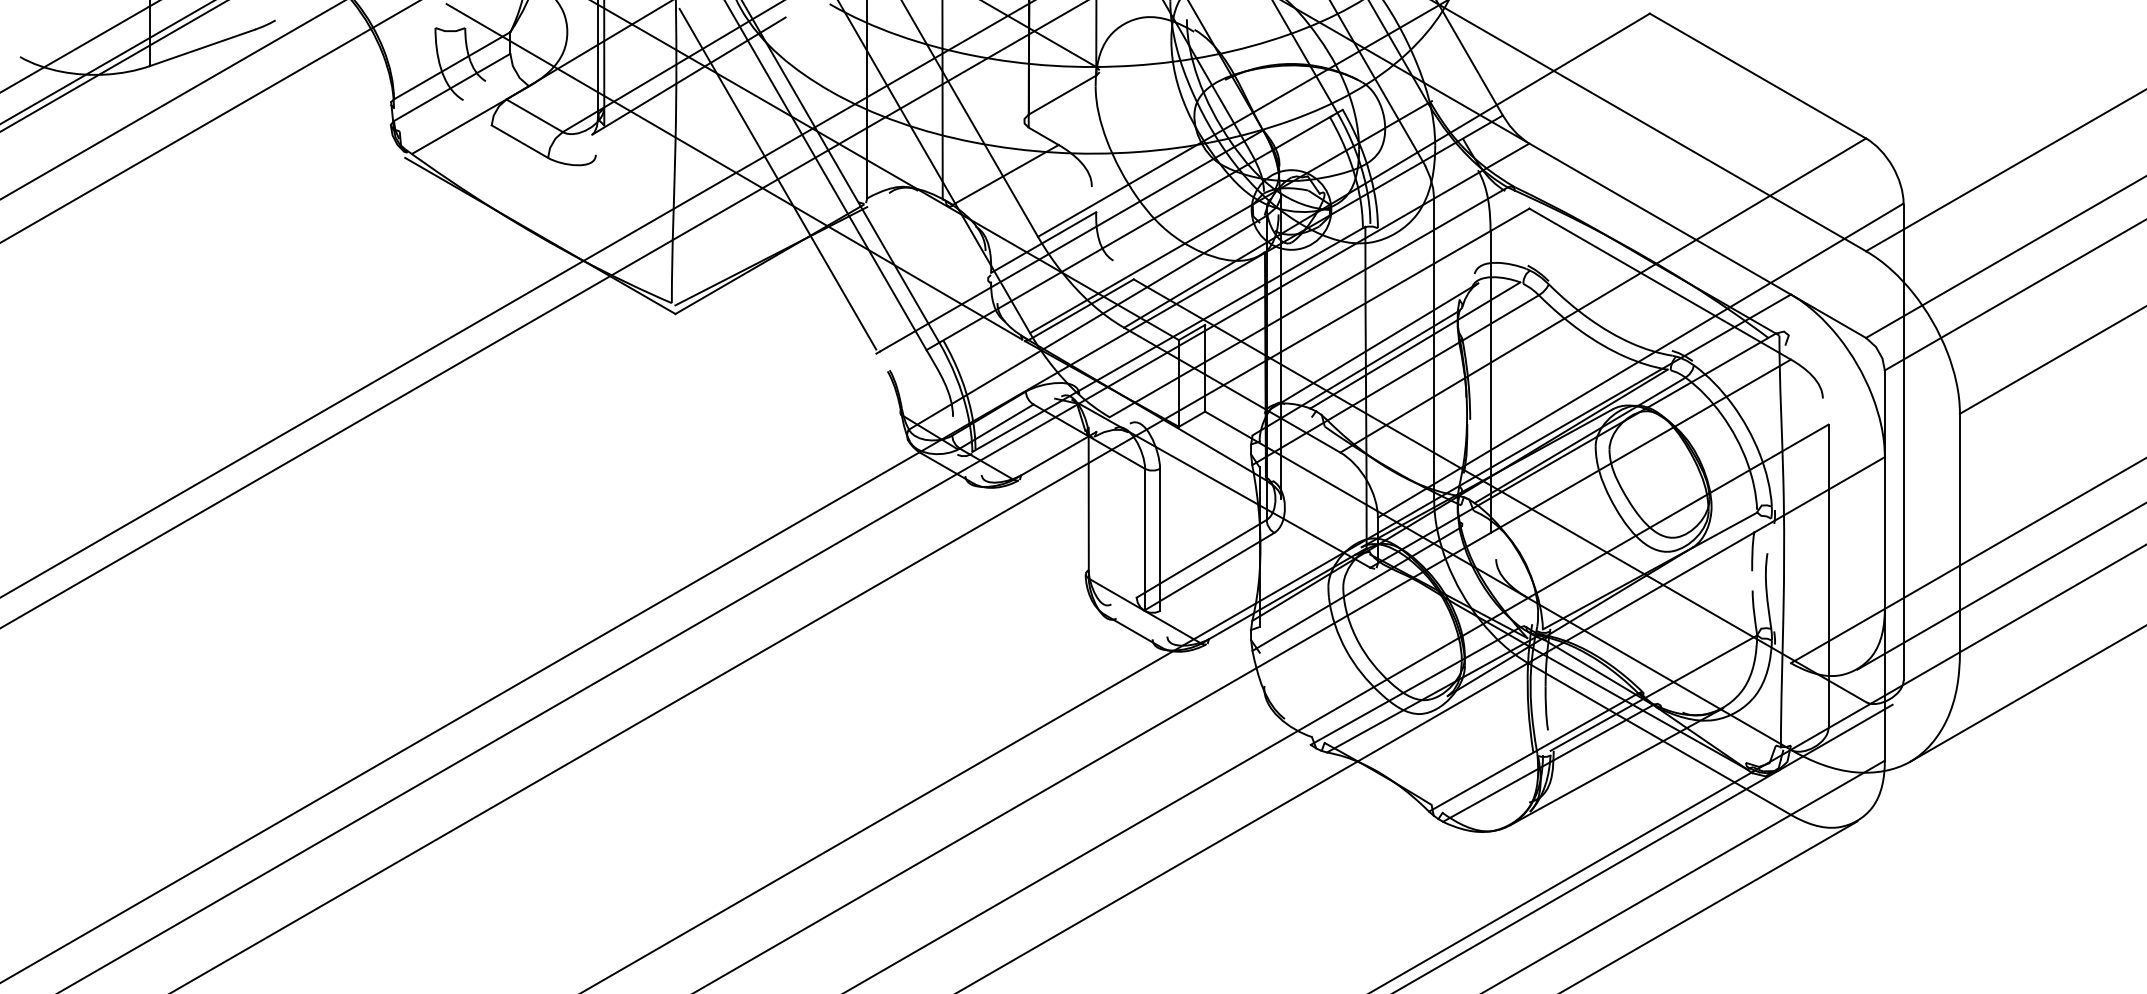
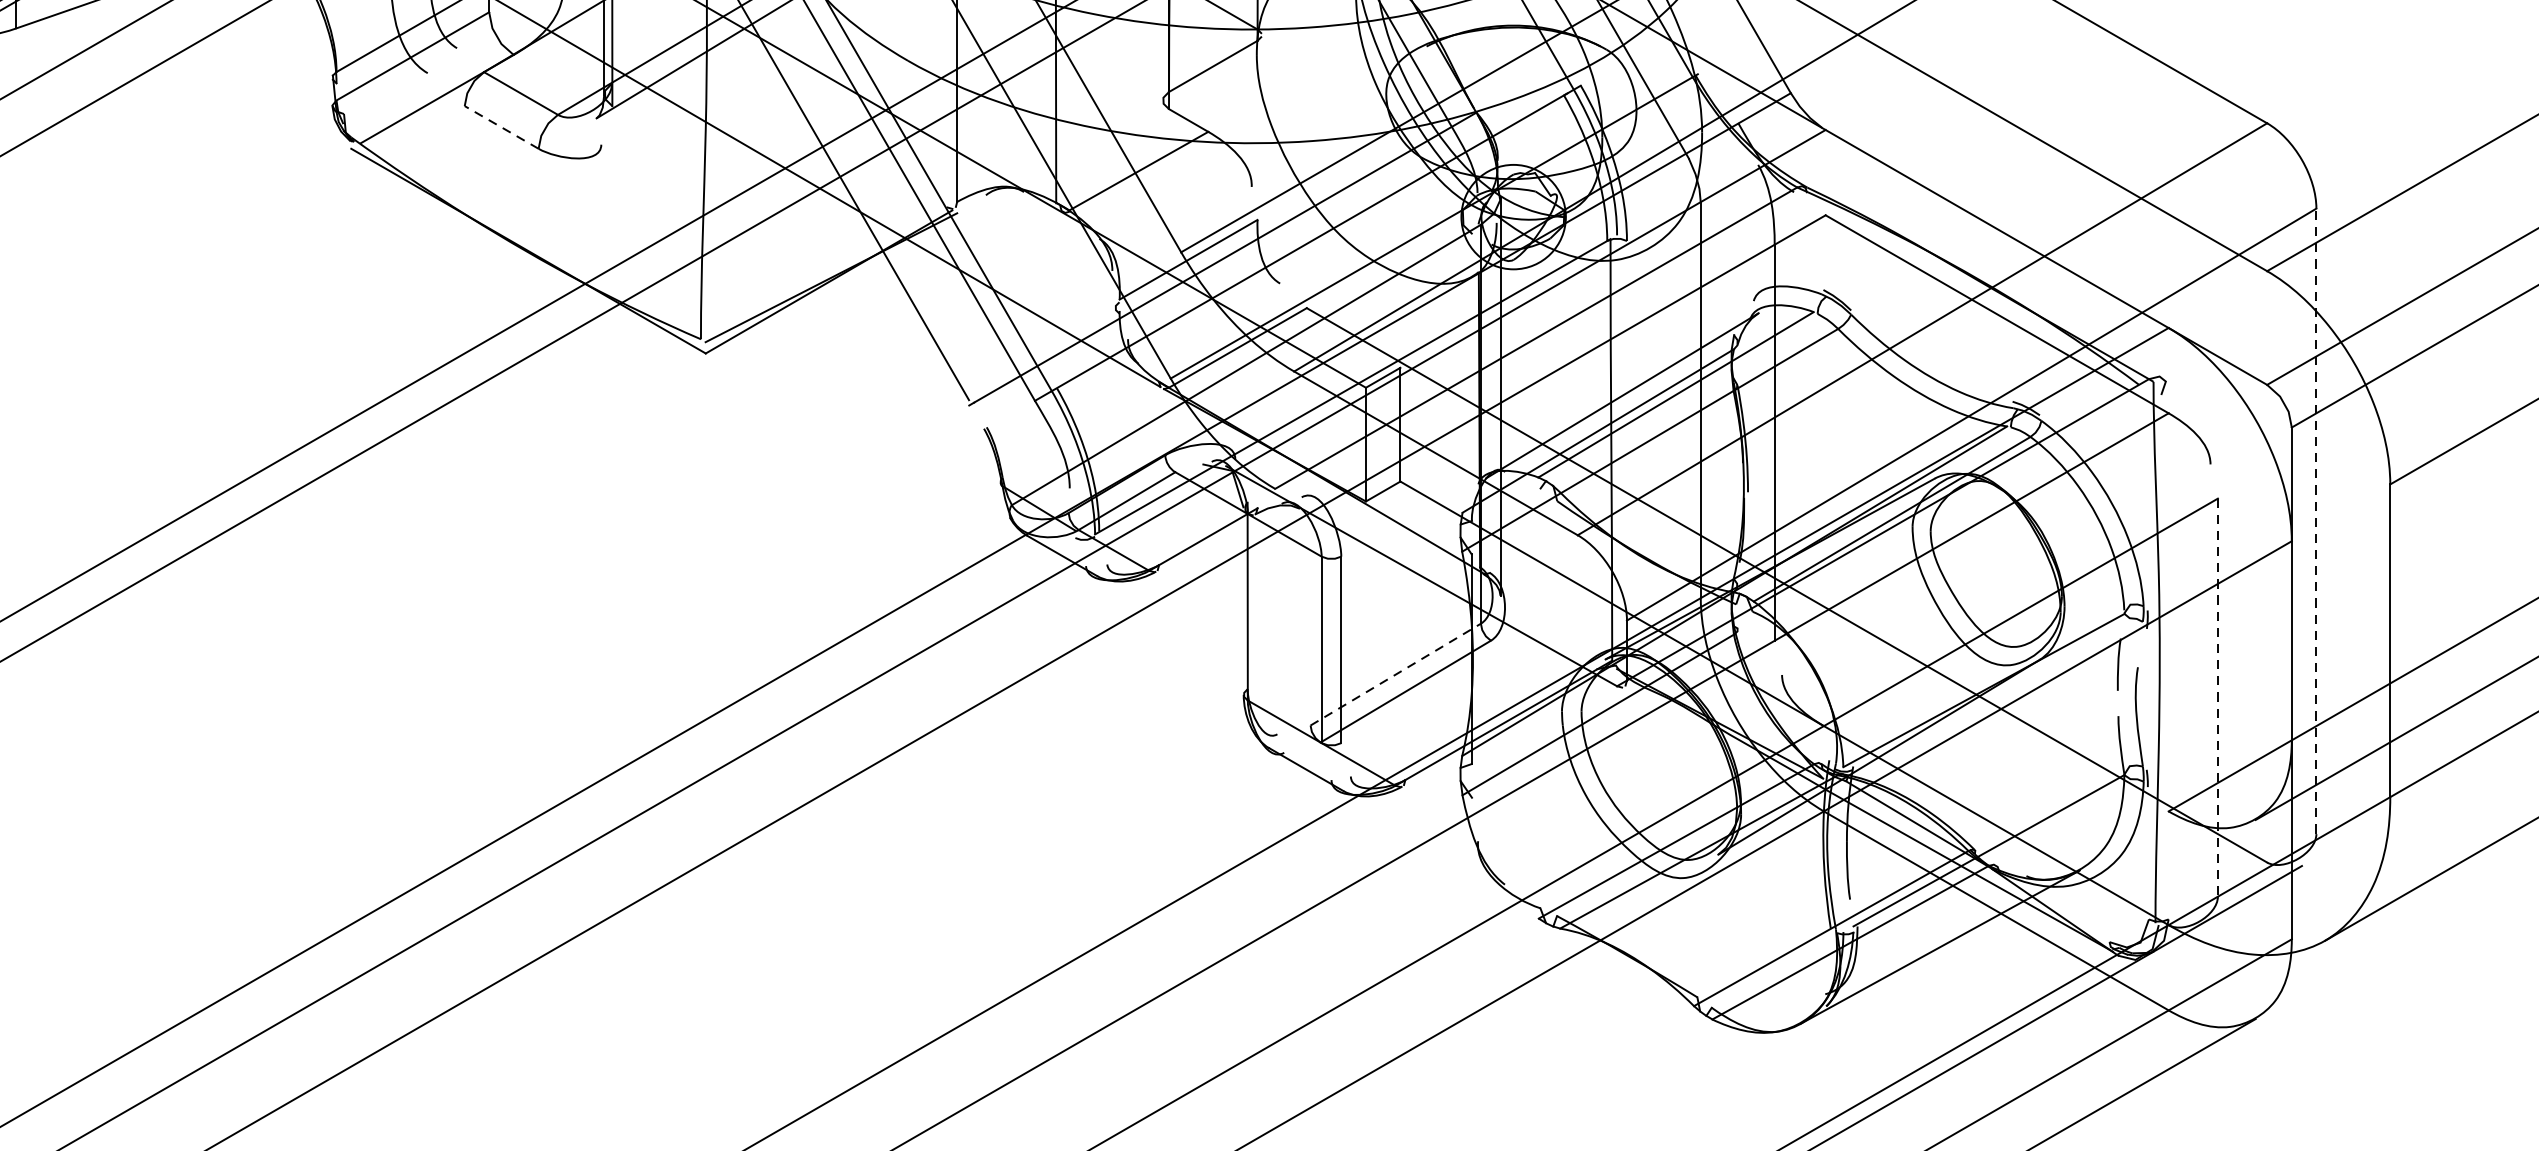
line: (519, 141) -> (501, 127), solid -> dashed
line: (1903, 442) -> (2316, 522), solid -> dashed
line: (1201, 558) -> (1395, 674), solid -> dashed
line: (1828, 576) -> (2217, 697), solid -> dashed

